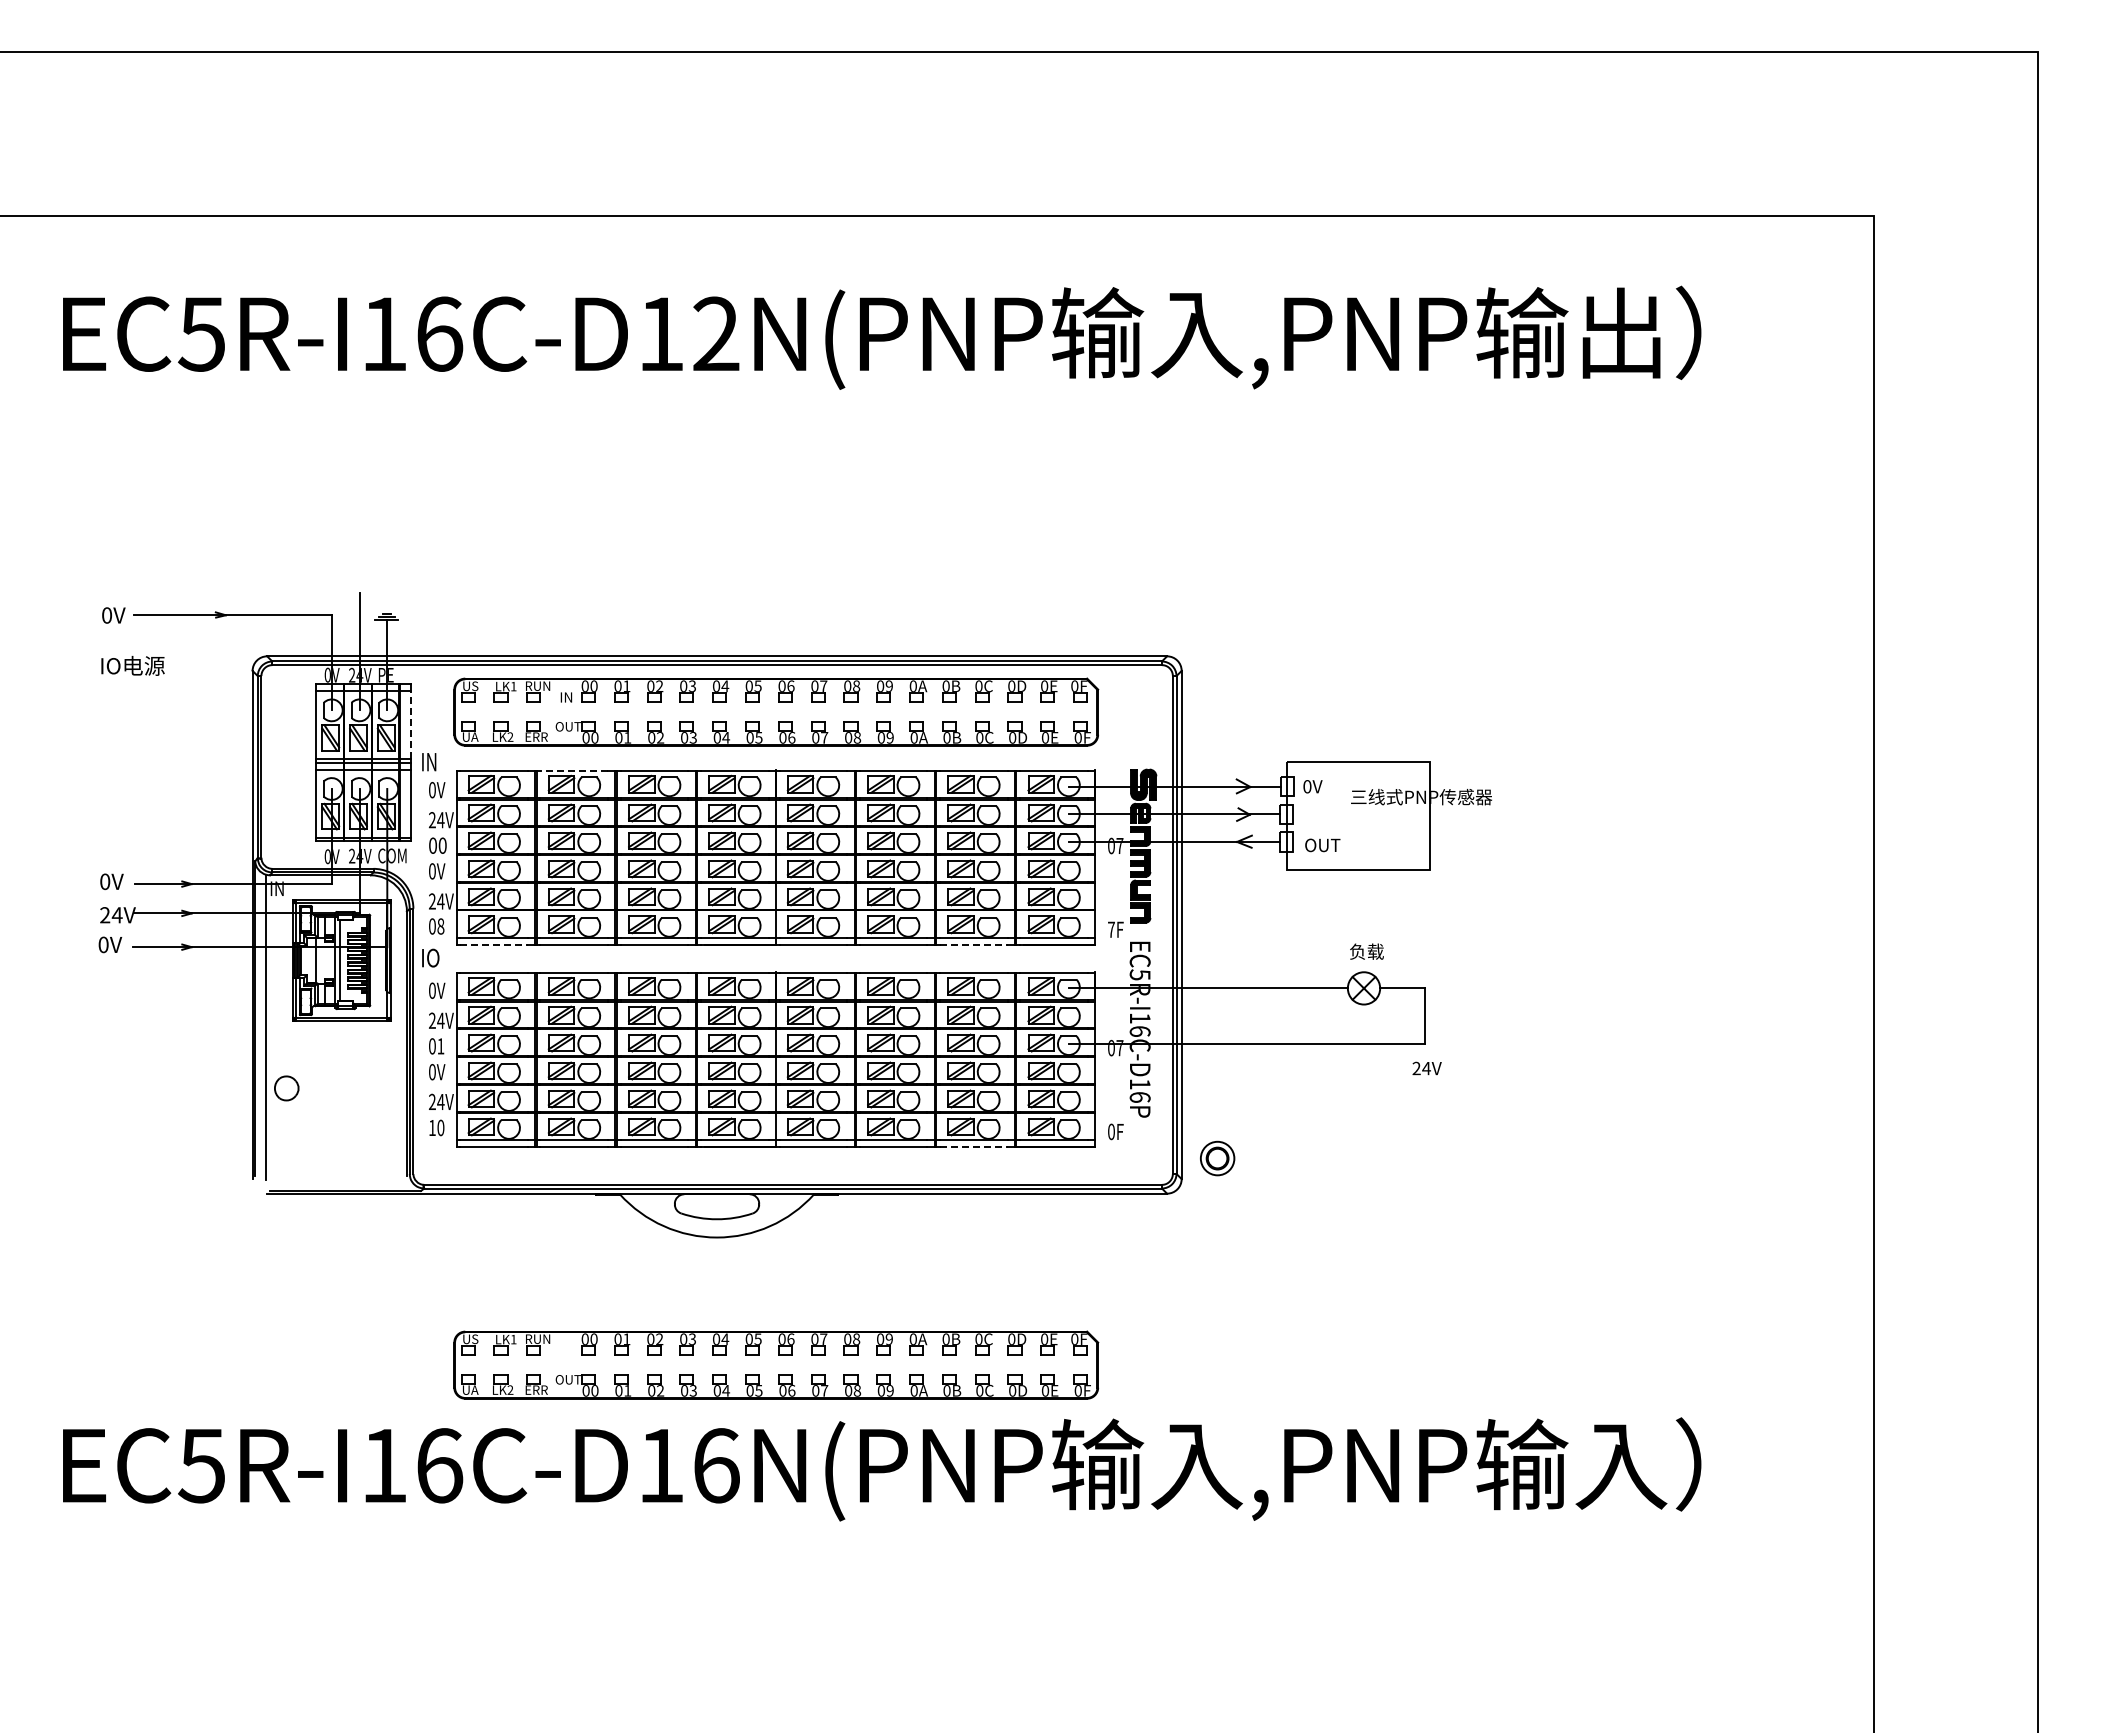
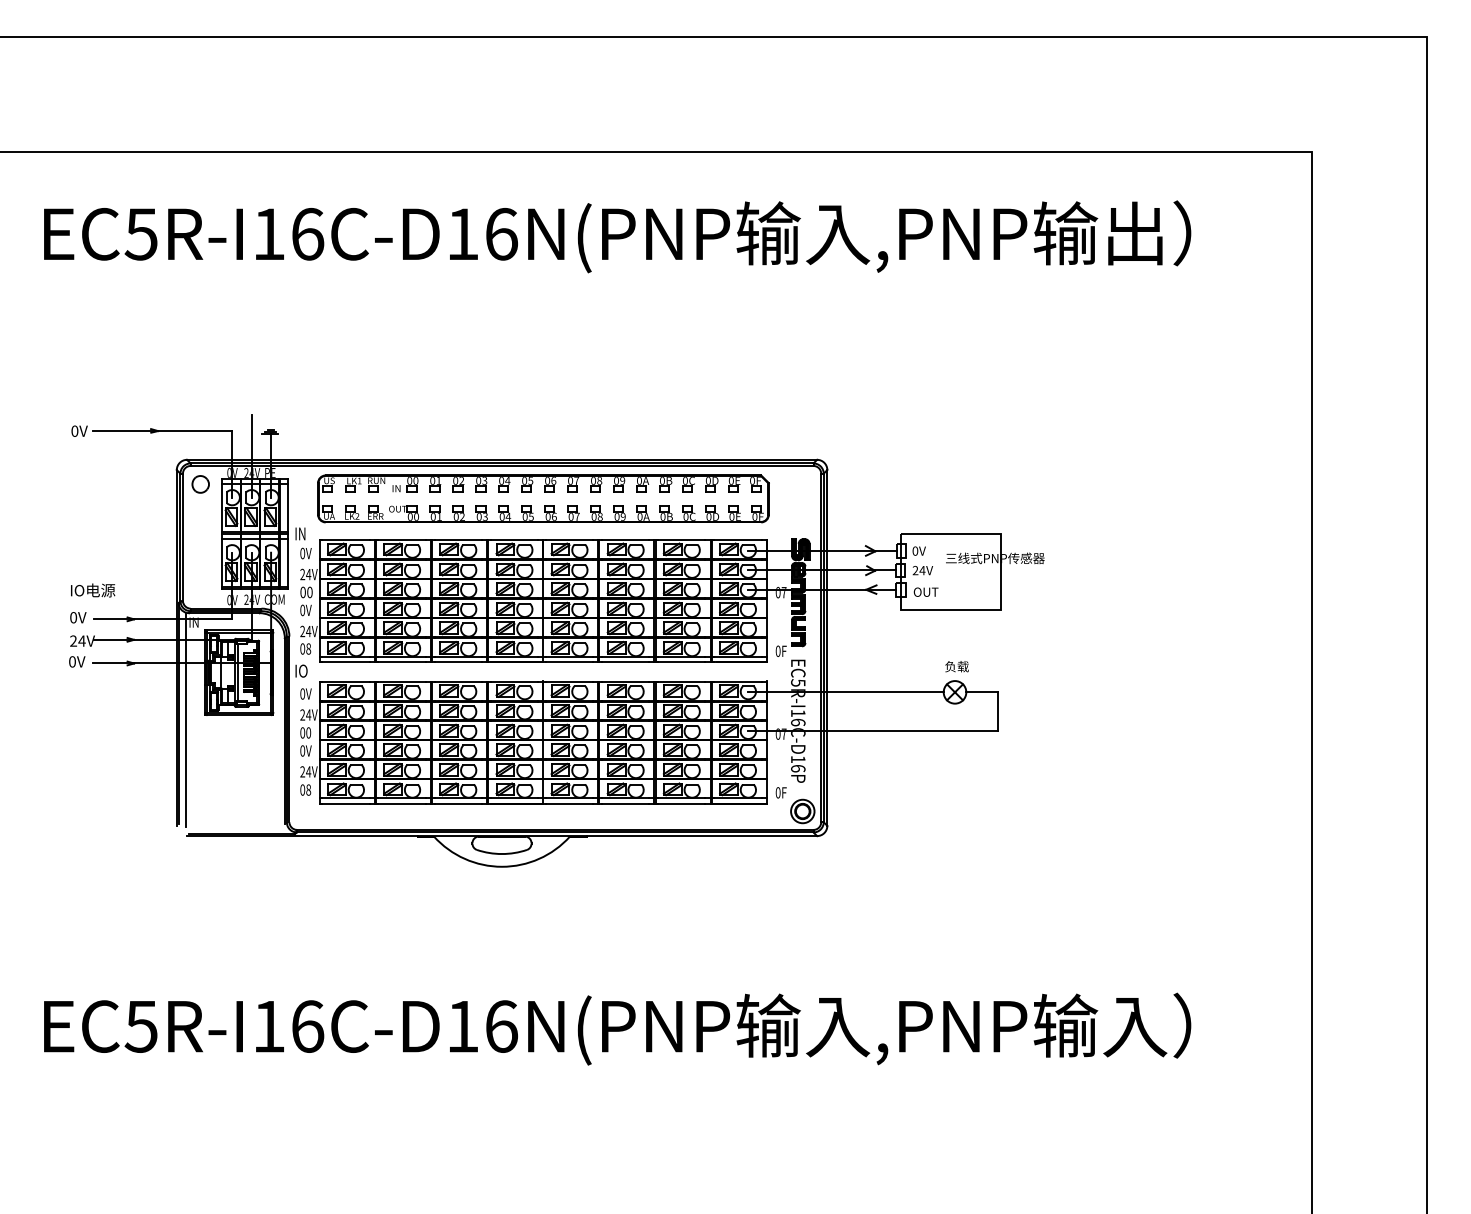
text: (716, 333) -> (501, 233), EC5R-I16C-D12N(PNP -> EC5R-I16C-D16N(PNP
text: (132, 665) -> (92, 590), moved
line: (411, 725) -> (288, 508), dashed -> solid
line: (574, 771) -> (402, 540), dashed -> solid
text: (1111, 929) -> (778, 651), 7F -> 0F
line: (494, 945) -> (346, 662), dashed -> solid
line: (973, 945) -> (681, 662), dashed -> solid
text: (440, 1046) -> (308, 733), 01 -> 00
text: (1426, 1068) -> (922, 570), moved
part: (286, 1088) -> (200, 484), moved
text: (436, 1127) -> (305, 789), 10 -> 08
line: (973, 1147) -> (681, 803), dashed -> solid
part: (1217, 1158) -> (802, 811), moved
part: (776, 1364) -> (543, 955), removed

